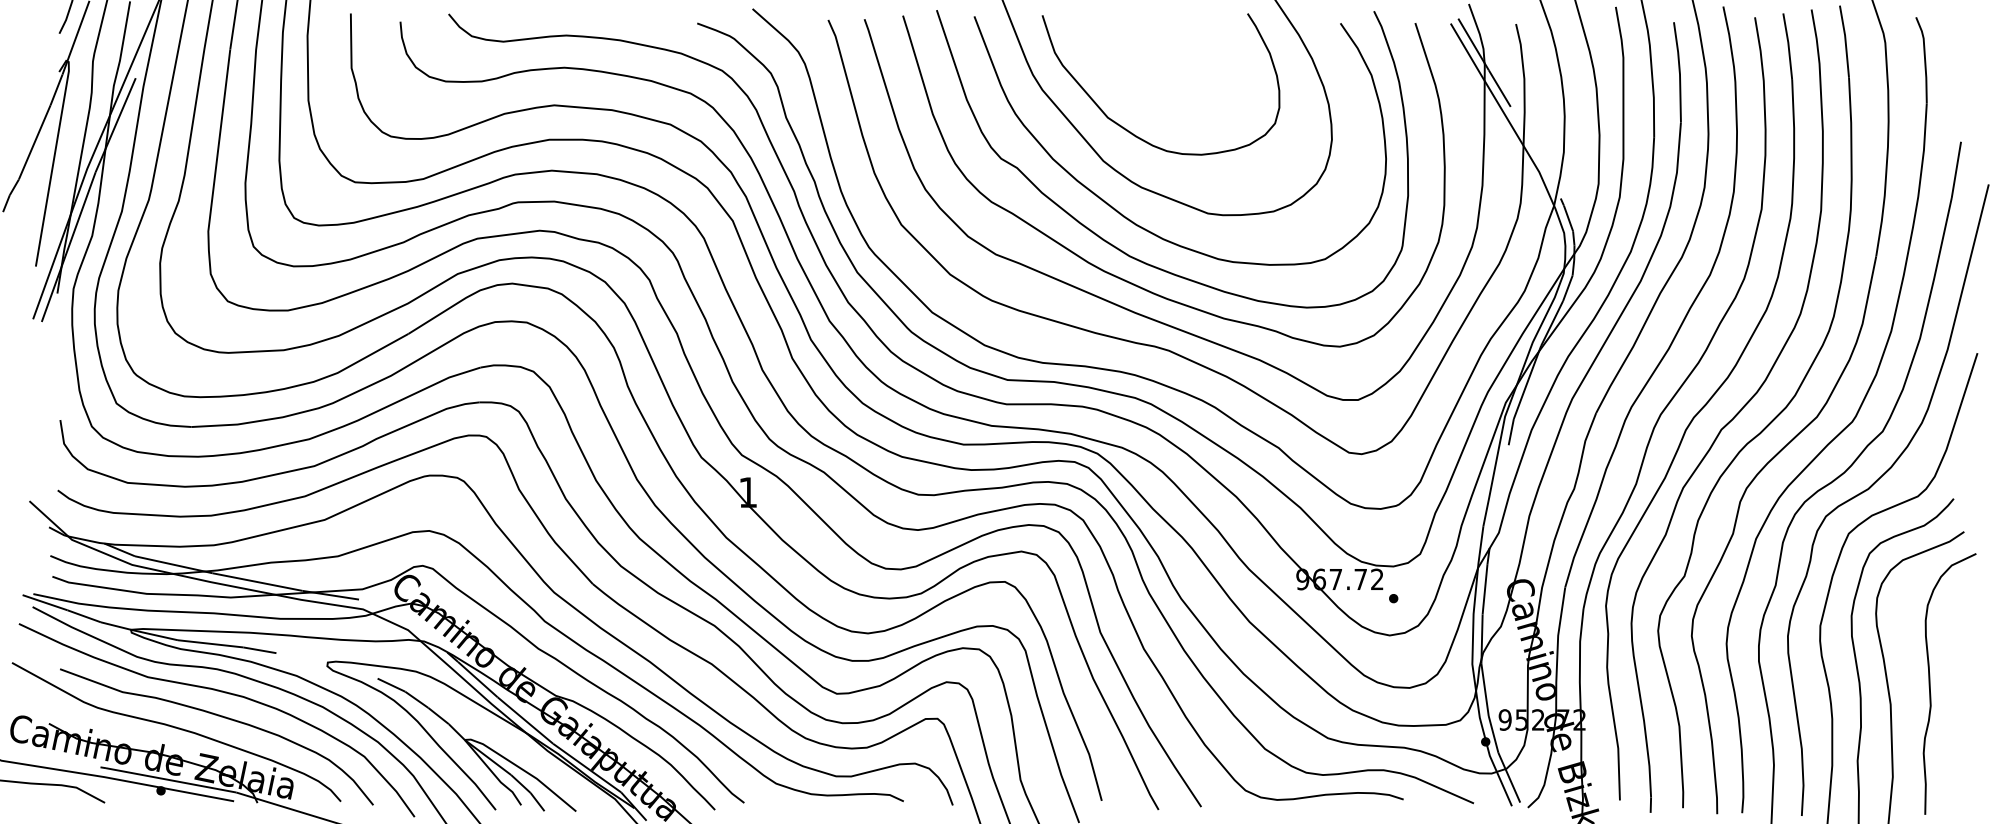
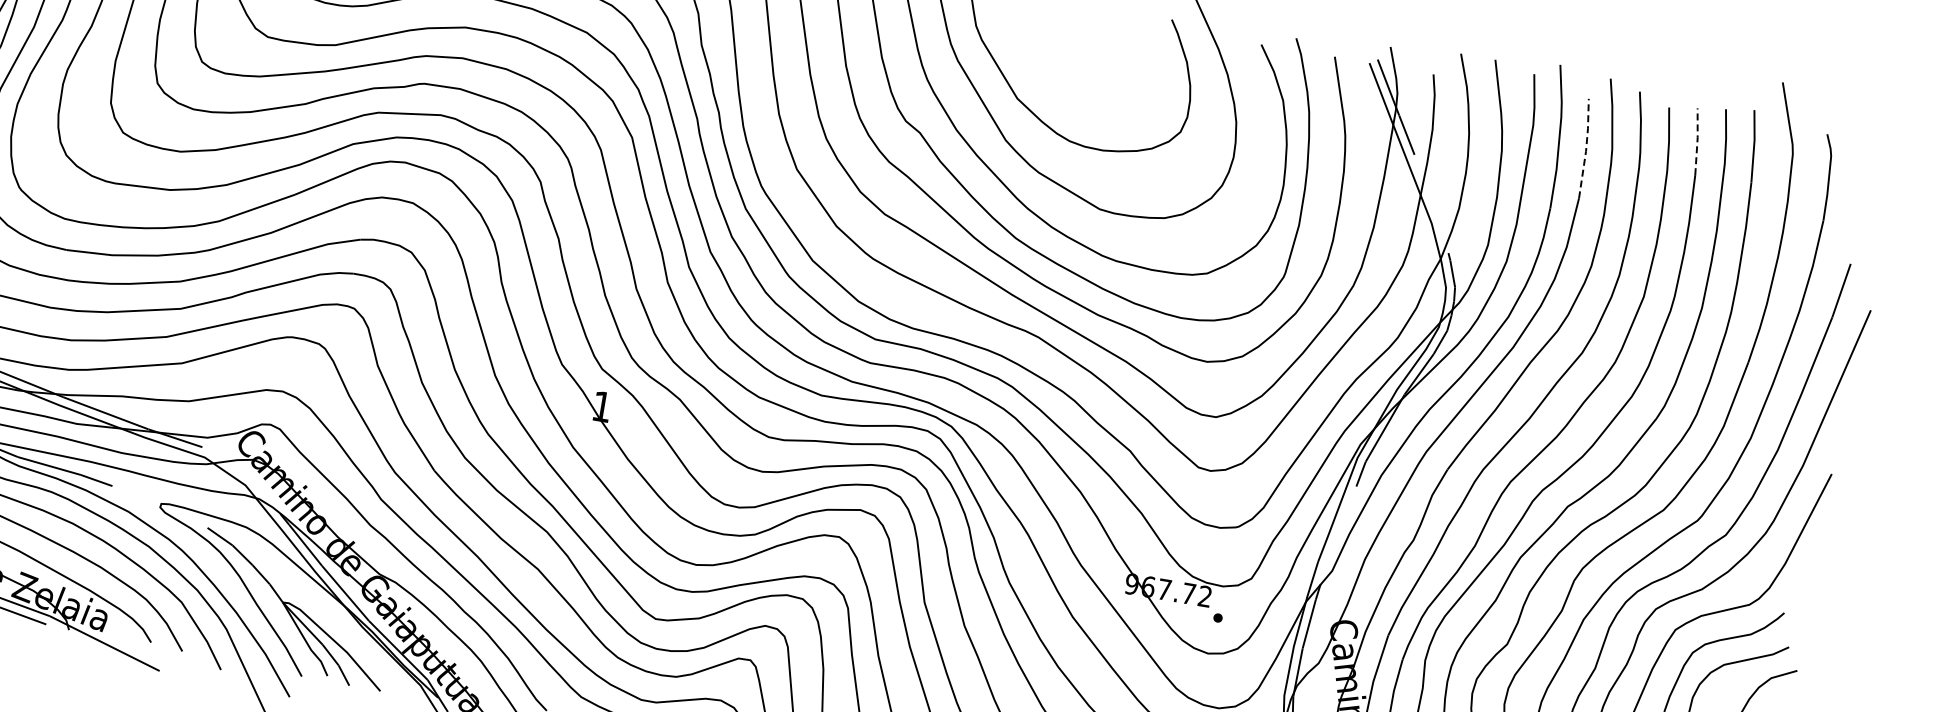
line: (1788, 45) -> (1697, 140), solid -> dashed
line: (1679, 71) -> (1586, 148), solid -> dashed

